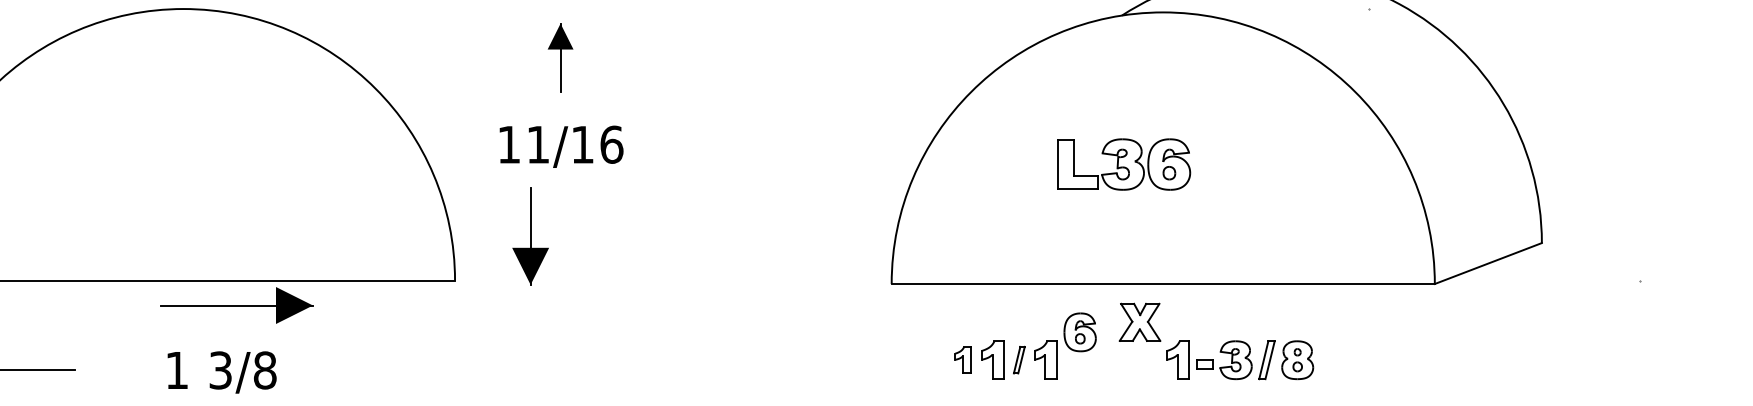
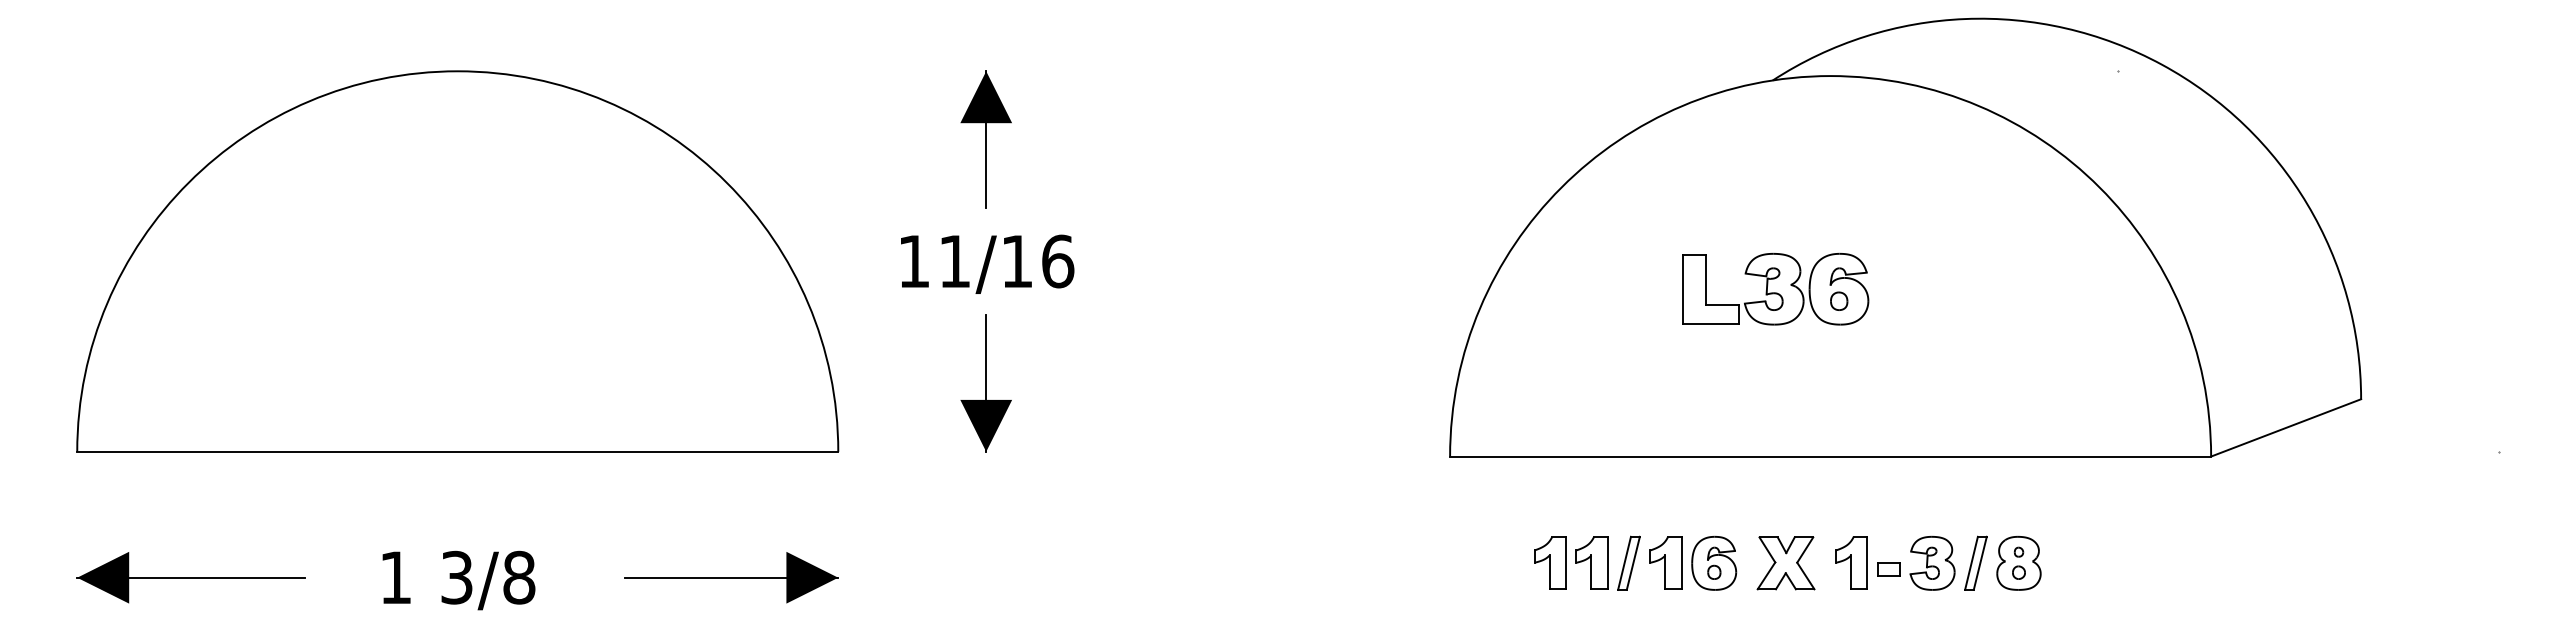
part: (560, 57) -> (985, 139), size x1.43
part: (530, 236) -> (985, 383), moved
part: (236, 305) -> (731, 577), moved
part: (1139, 322) -> (1785, 563), moved
part: (1080, 331) -> (1714, 562), moved
part: (963, 359) -> (1550, 562), size x1.43
part: (1019, 359) -> (1628, 562), size x1.43
text: (221, 372) -> (458, 580), moved

